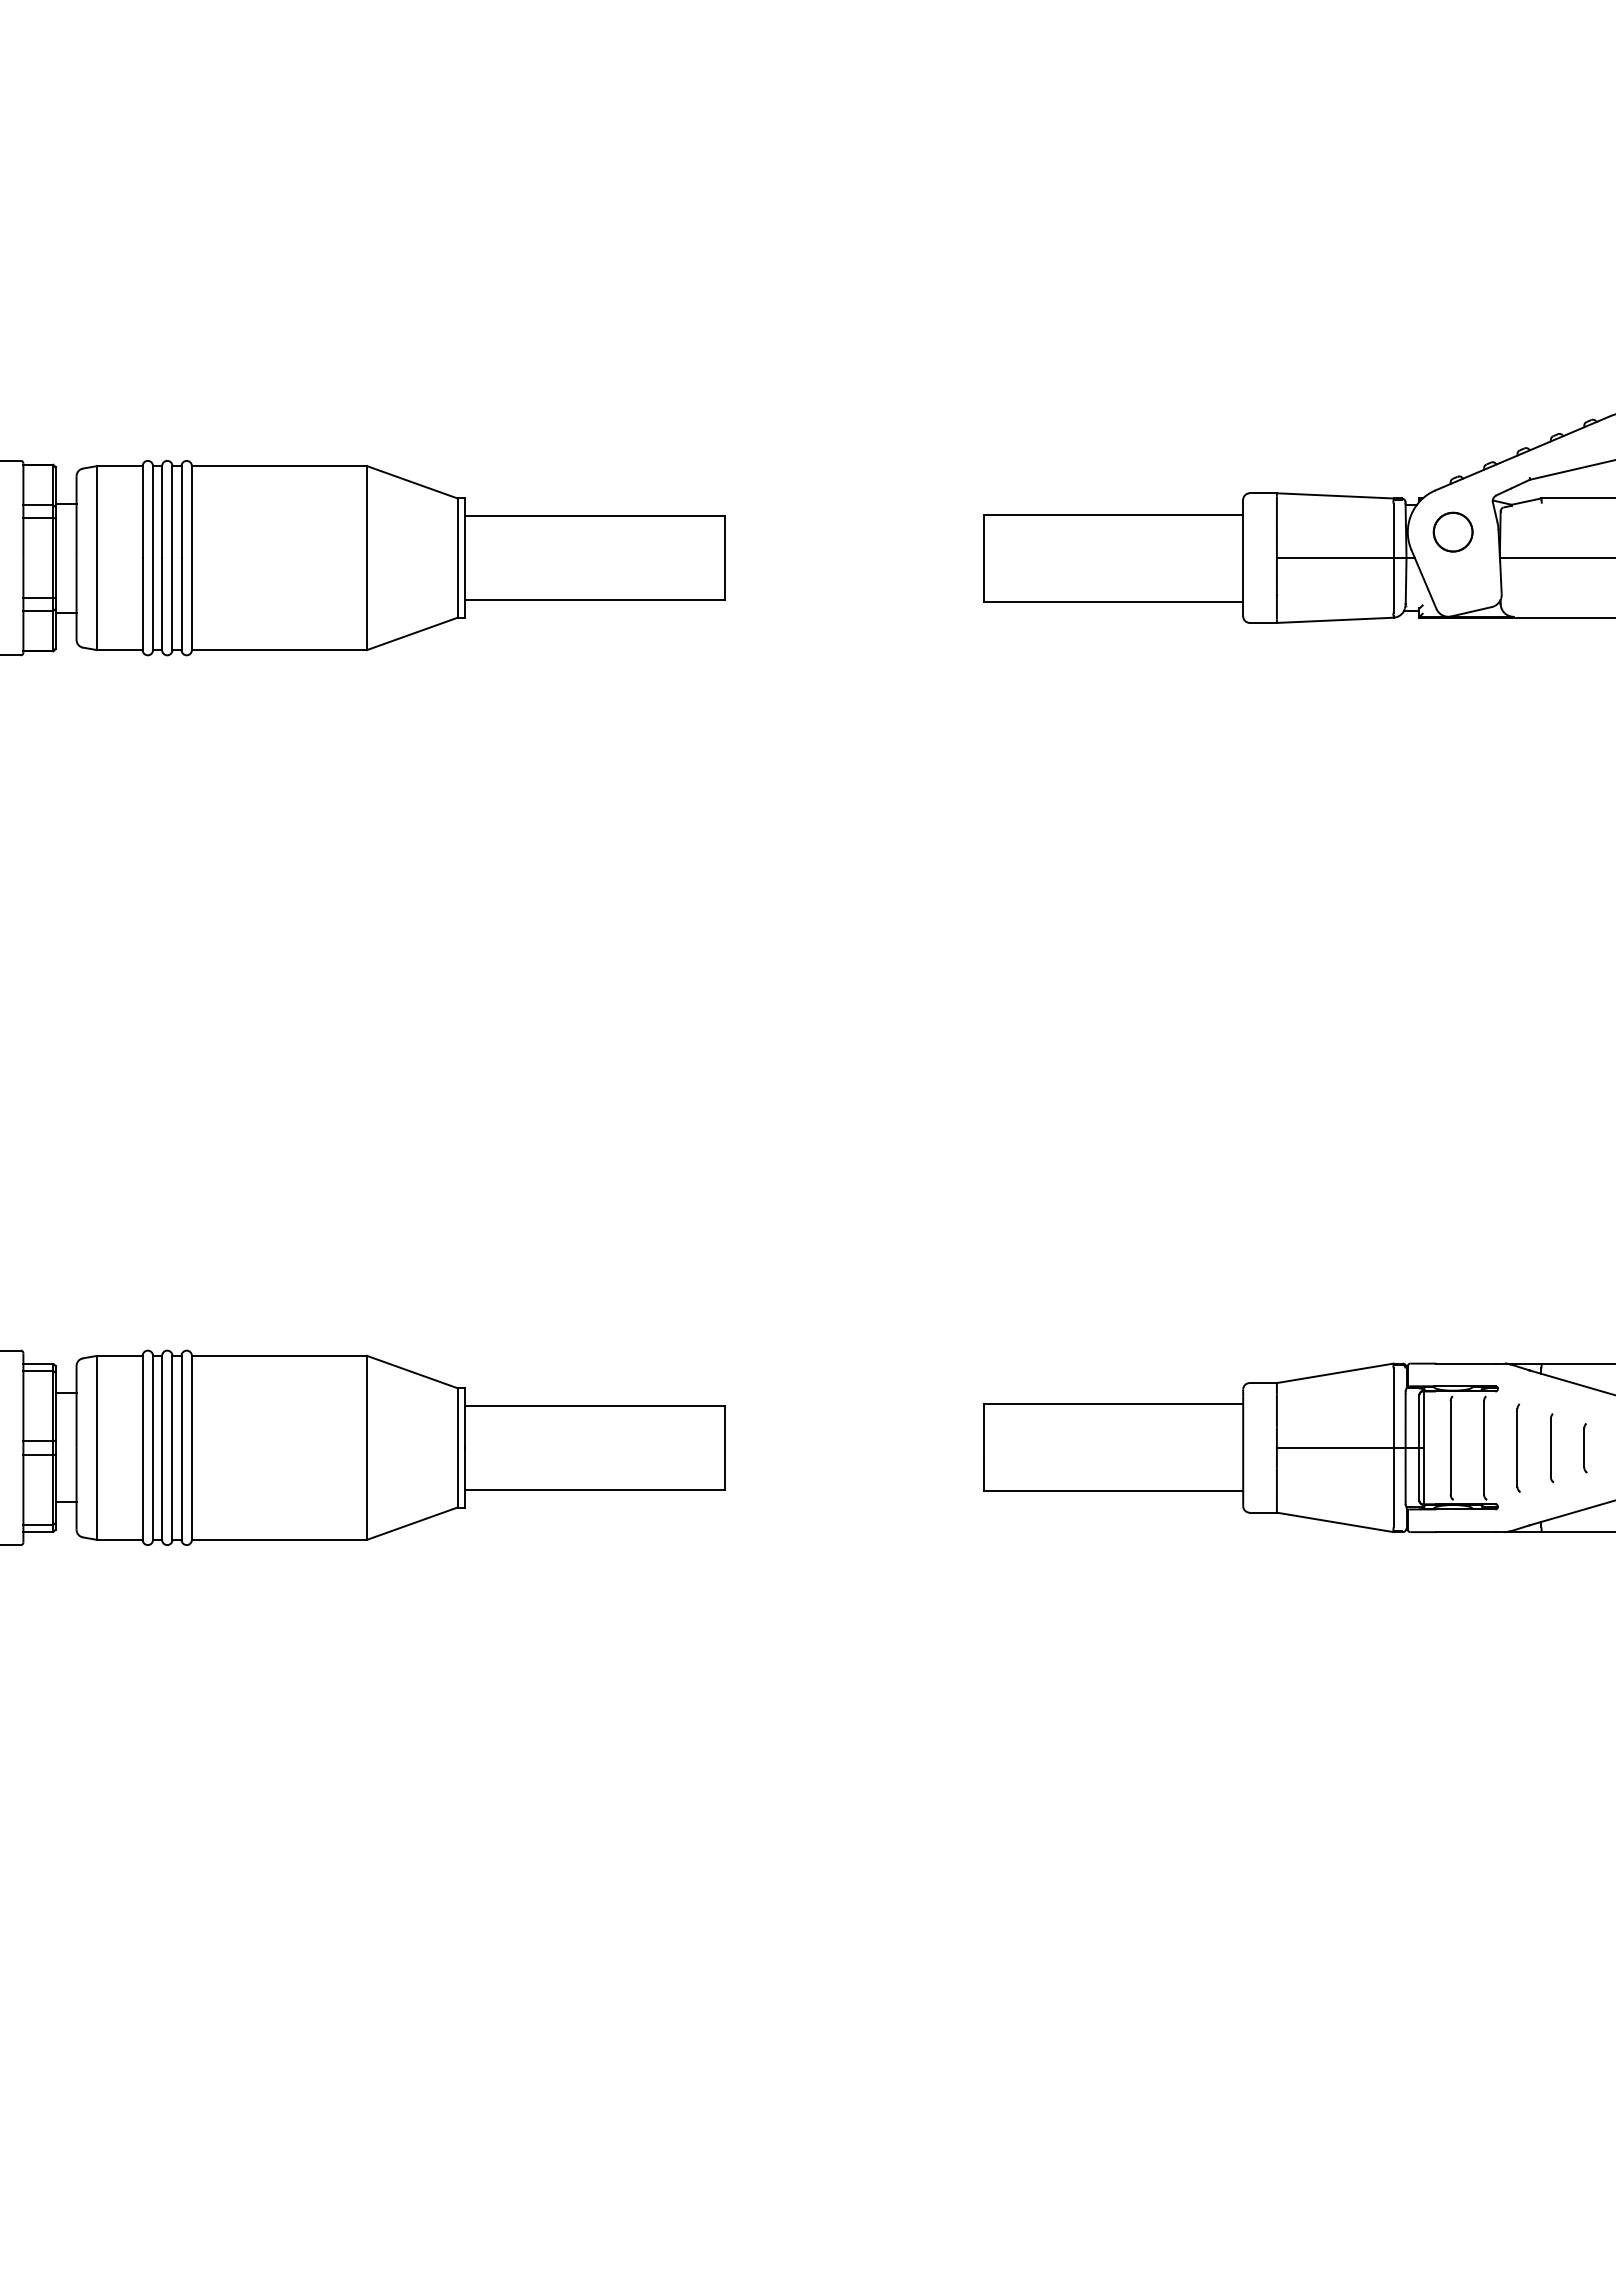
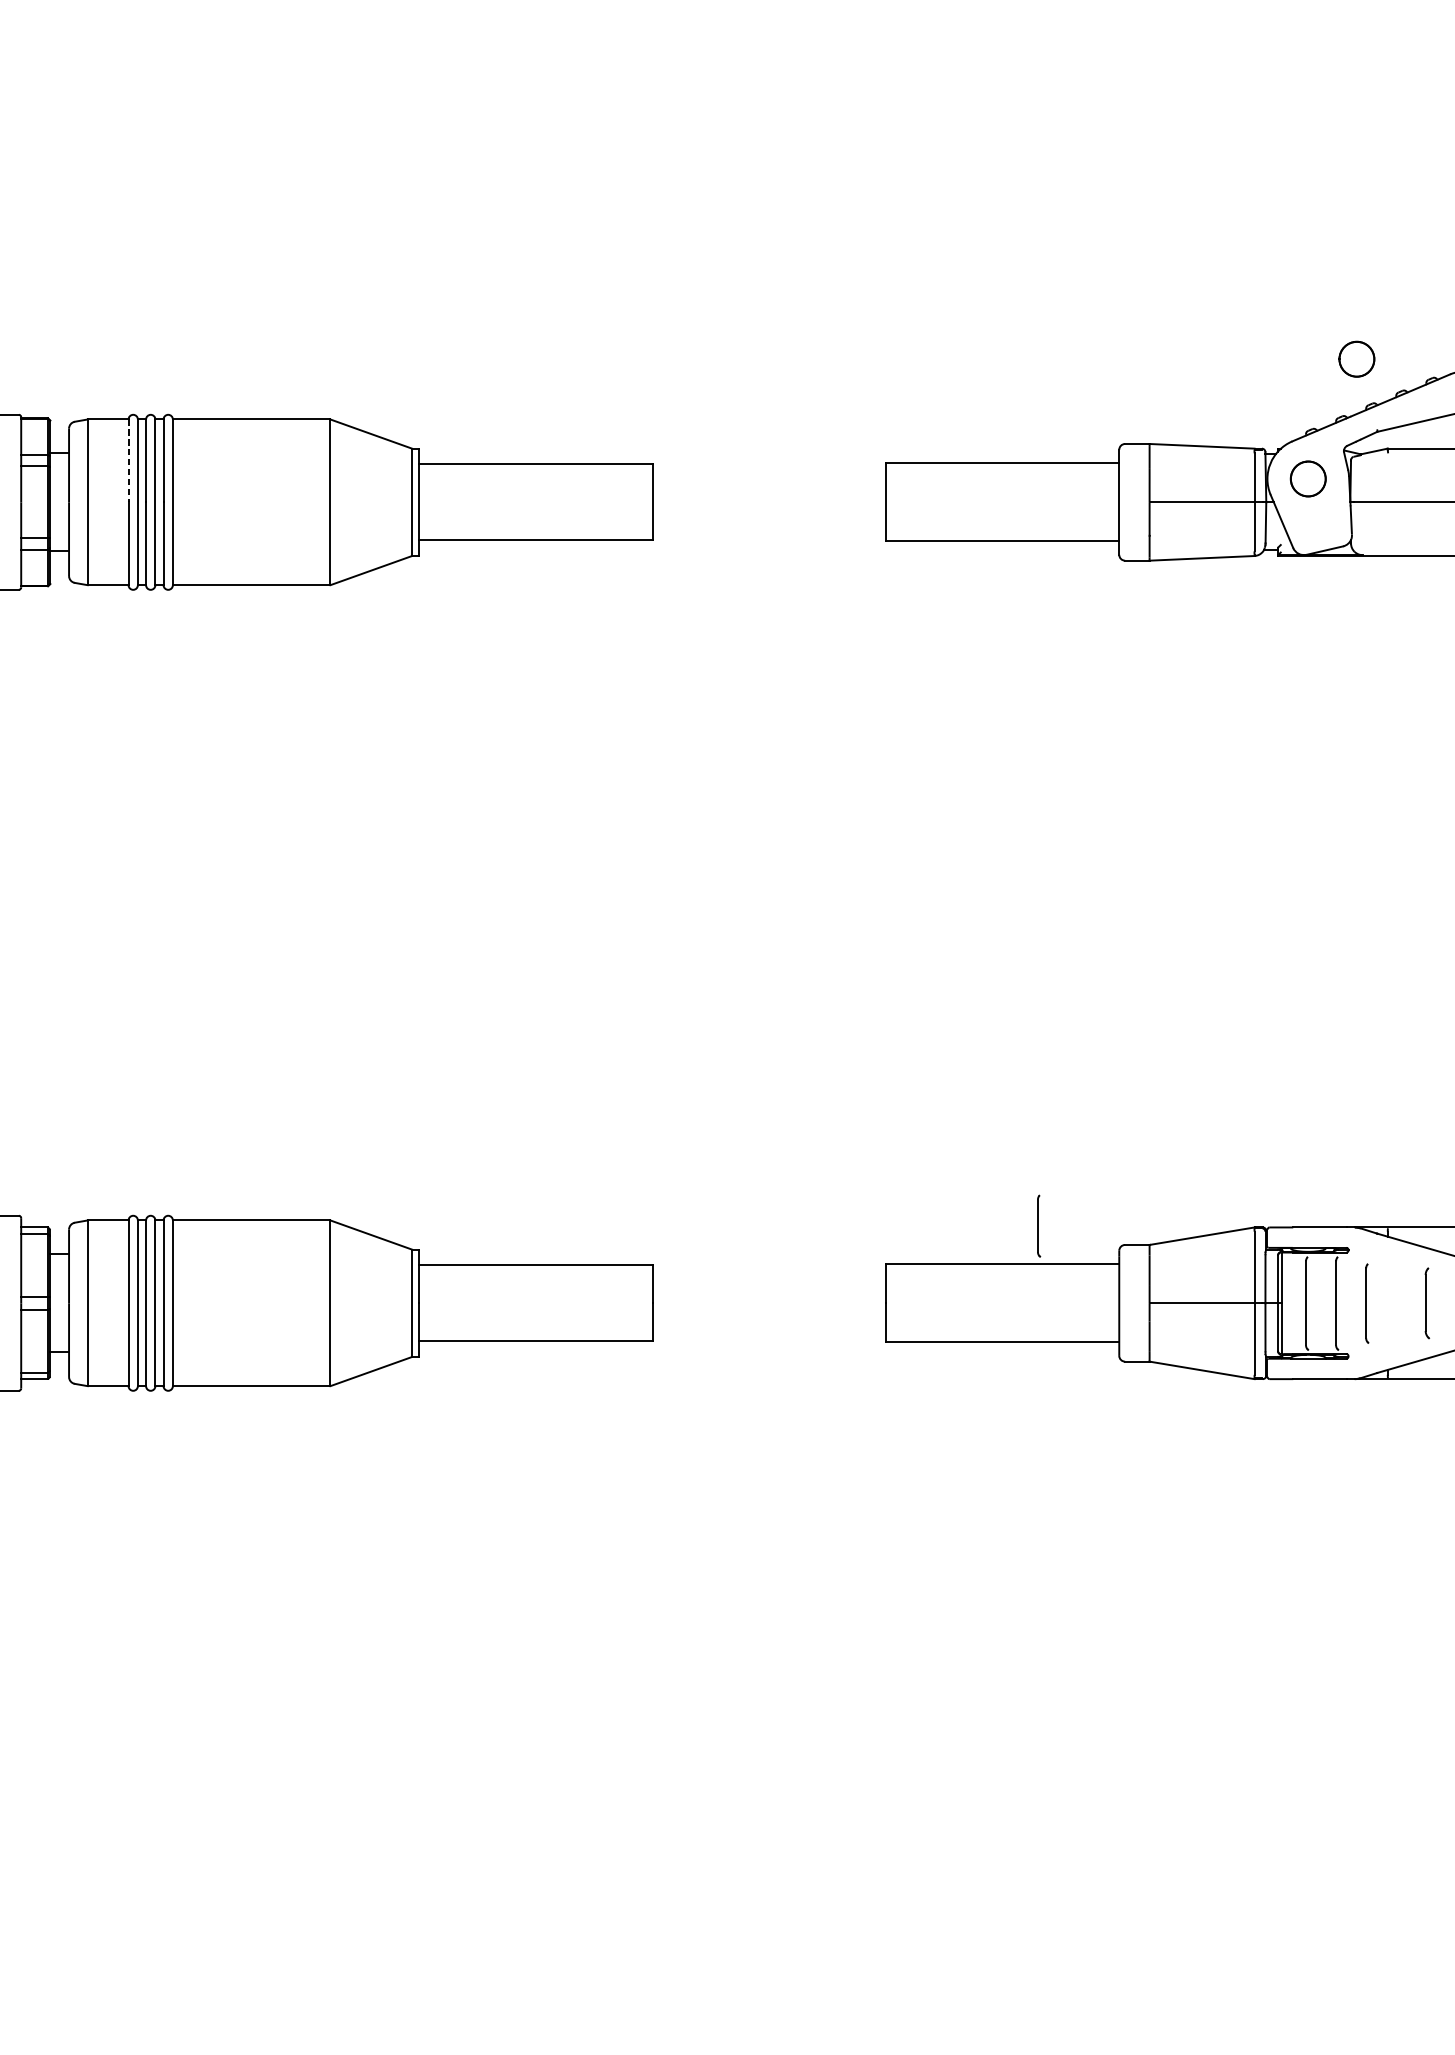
part: (1506, 398) -> (1356, 358), added
line: (142, 512) -> (128, 461), solid -> dashed
part: (1552, 1448) -> (1039, 1226), moved
part: (1585, 1448) -> (1427, 1303), size x1.6

